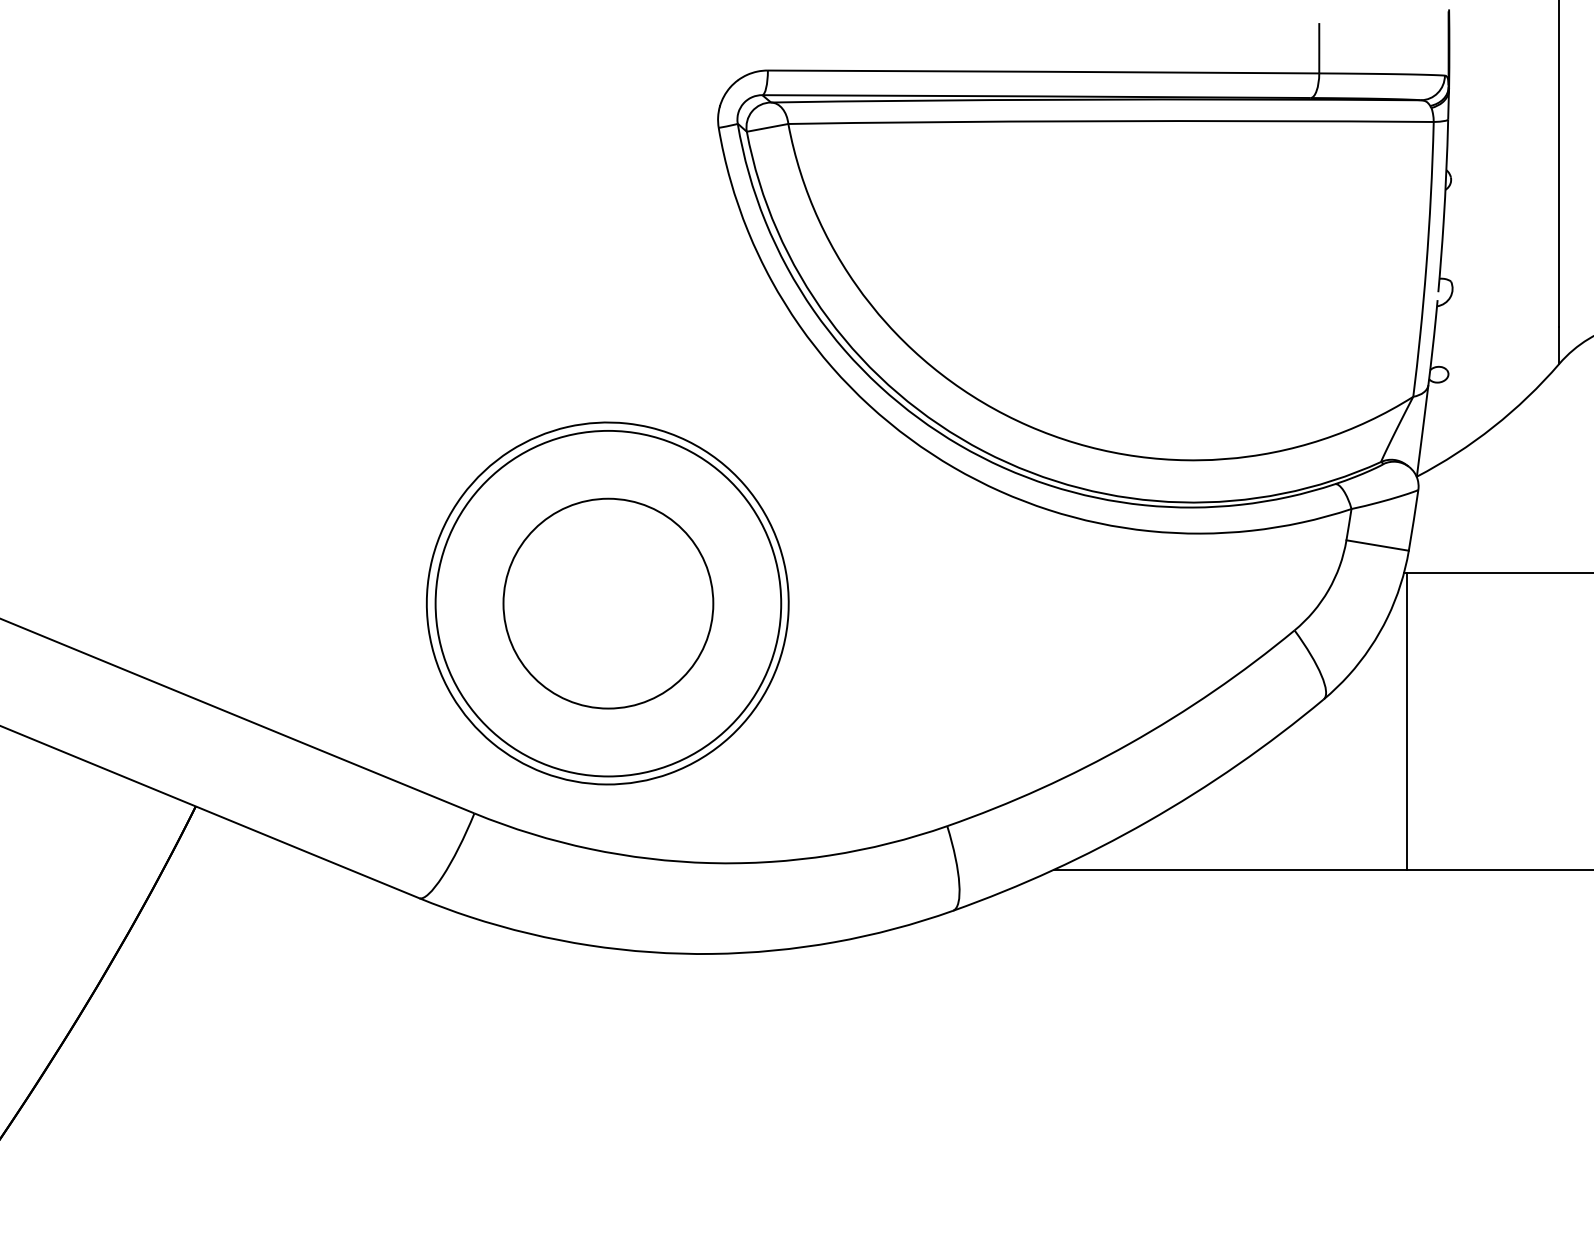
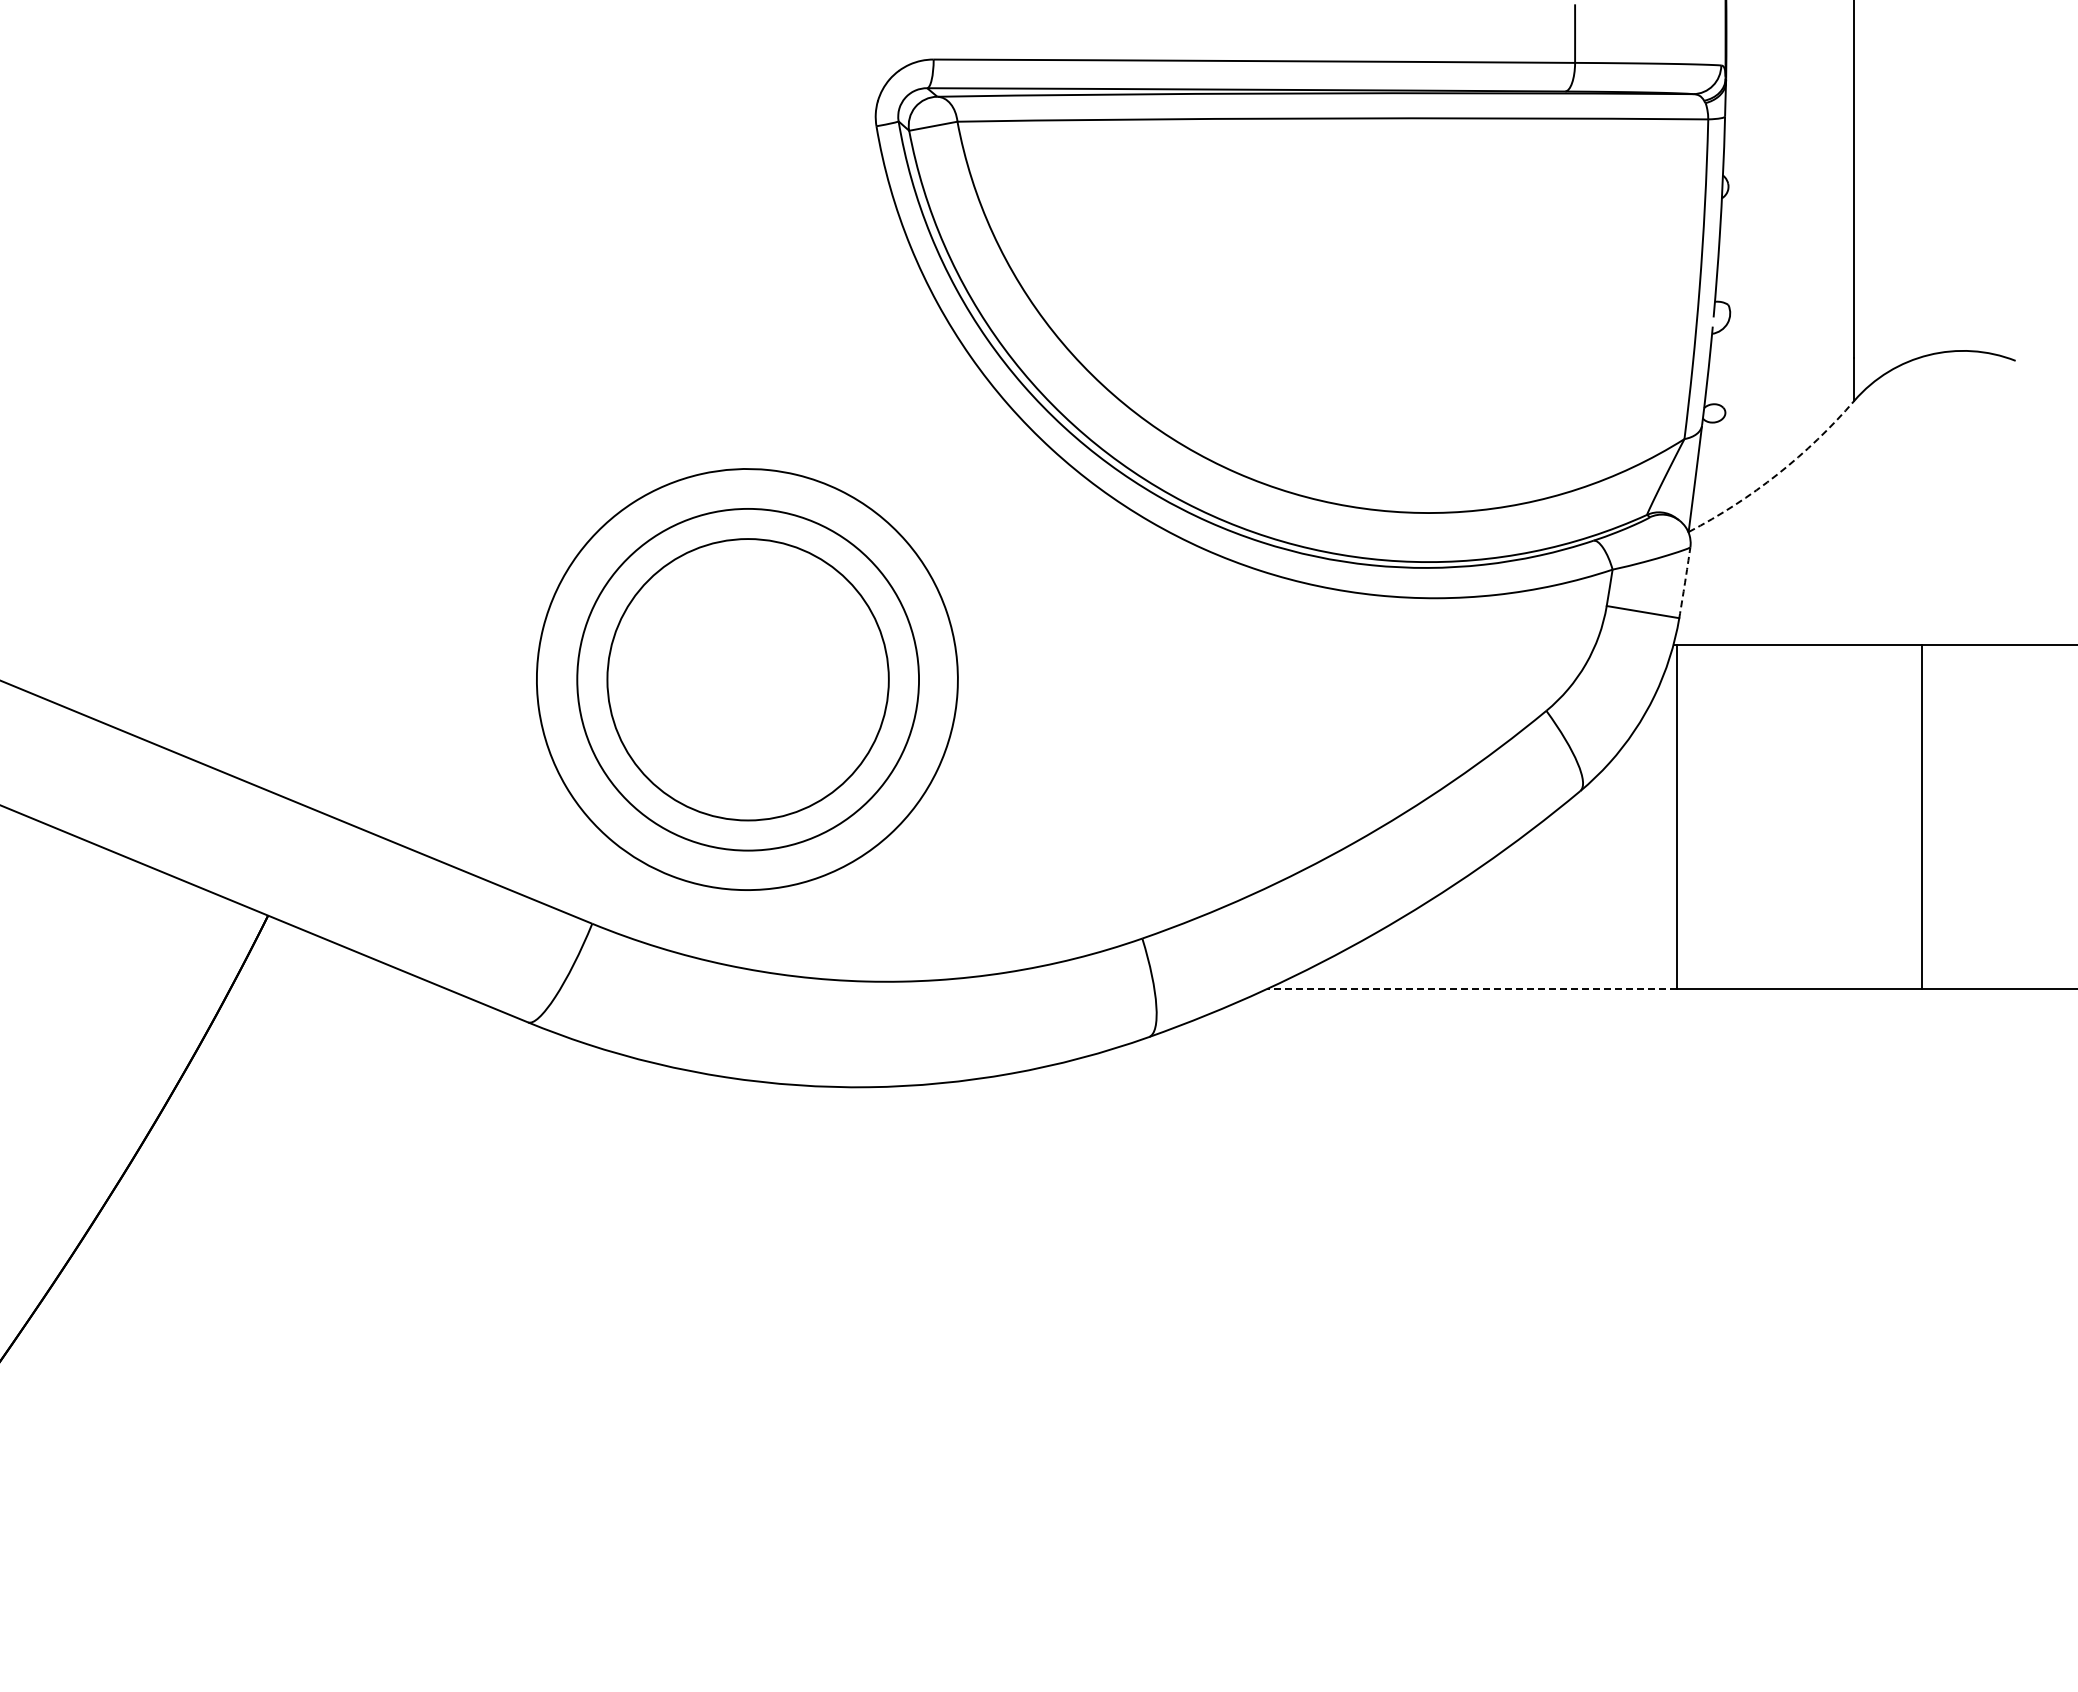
arc: (1493, 427) -> (1777, 474), solid -> dashed
arc: (1414, 520) -> (1685, 582), solid -> dashed
circle: (608, 603) -> (748, 679), size x0.7
circle: (608, 603) -> (748, 679), size x1.4
line: (1230, 869) -> (1471, 989), solid -> dashed

